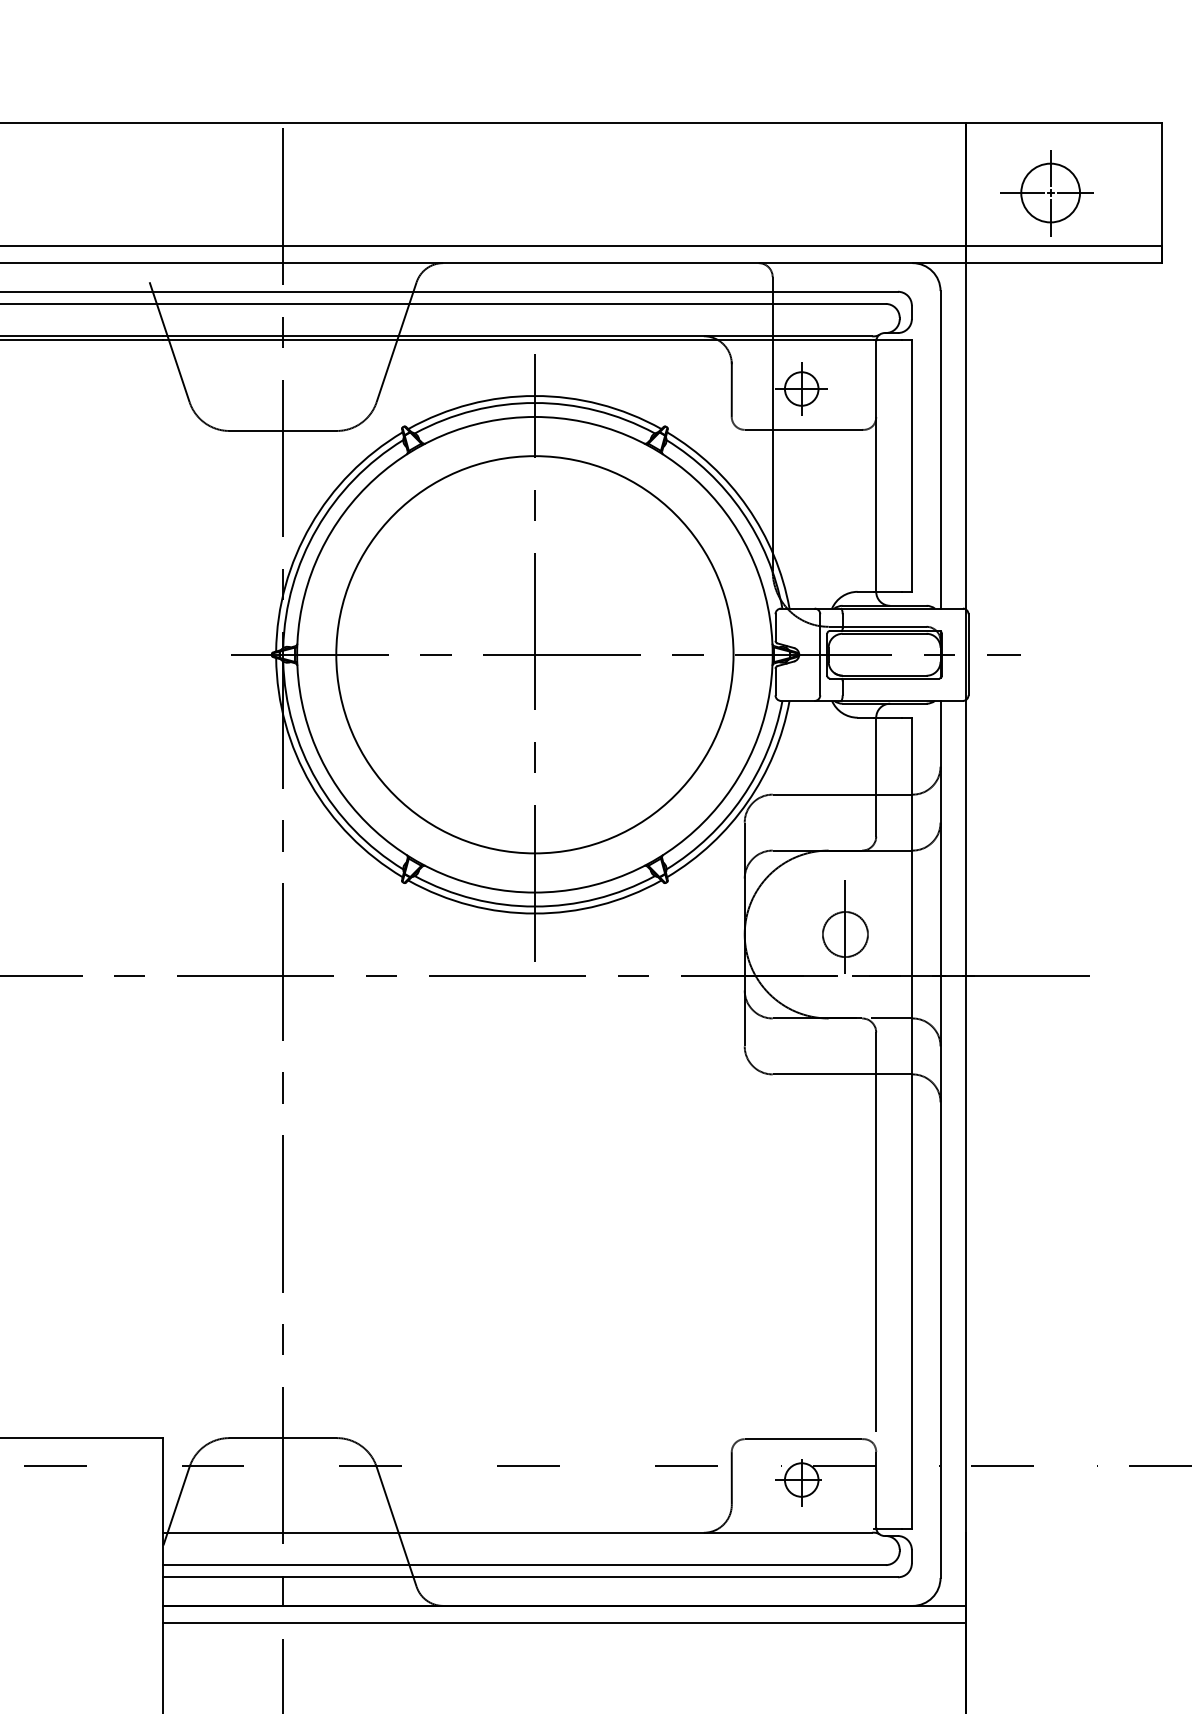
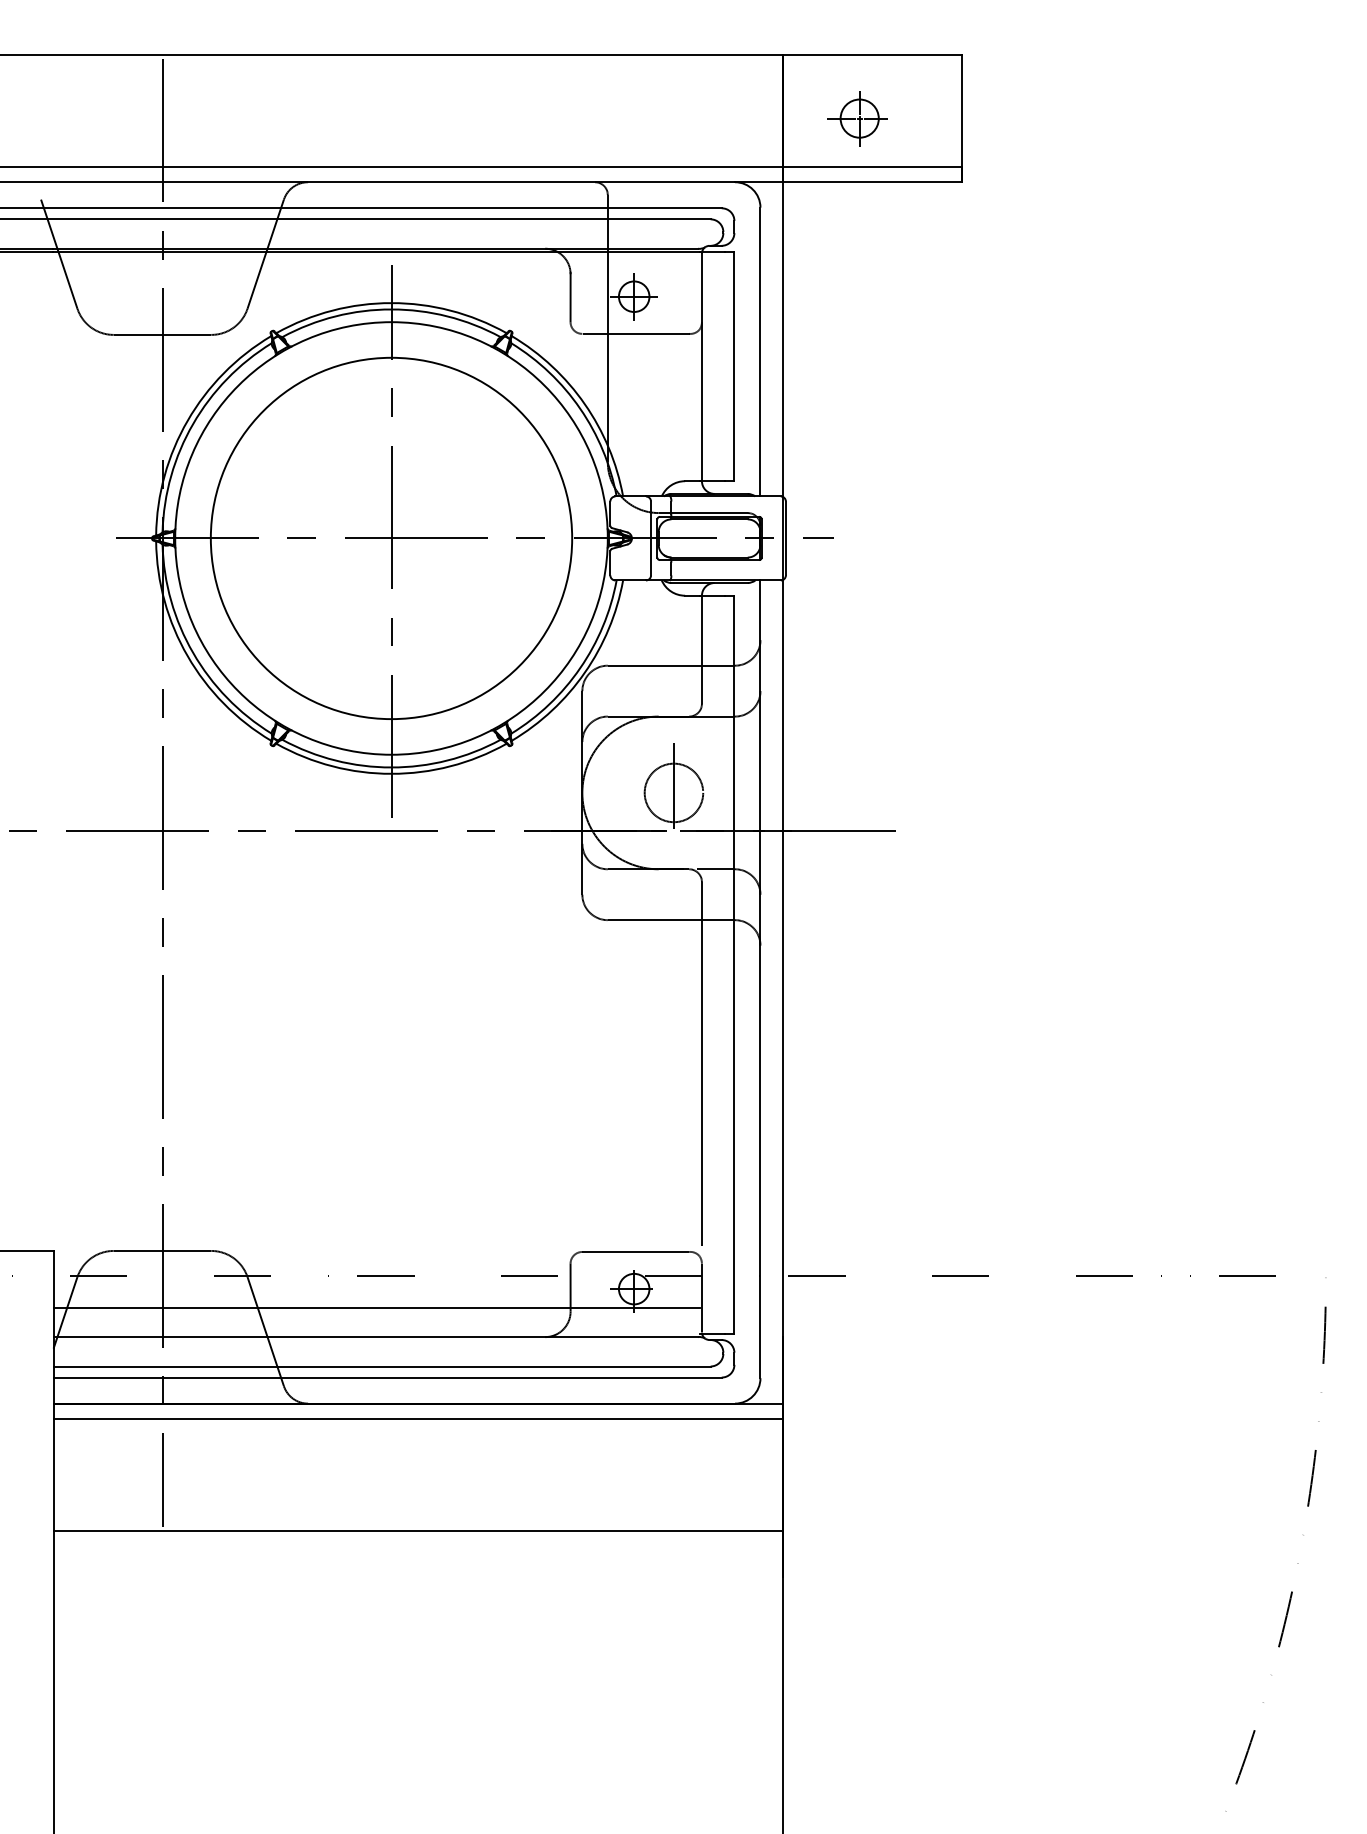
part: (1047, 193) -> (857, 118), size x0.71
circle: (844, 934) -> (673, 792), size x1.43
line: (518, 1501) -> (376, 1308), added

